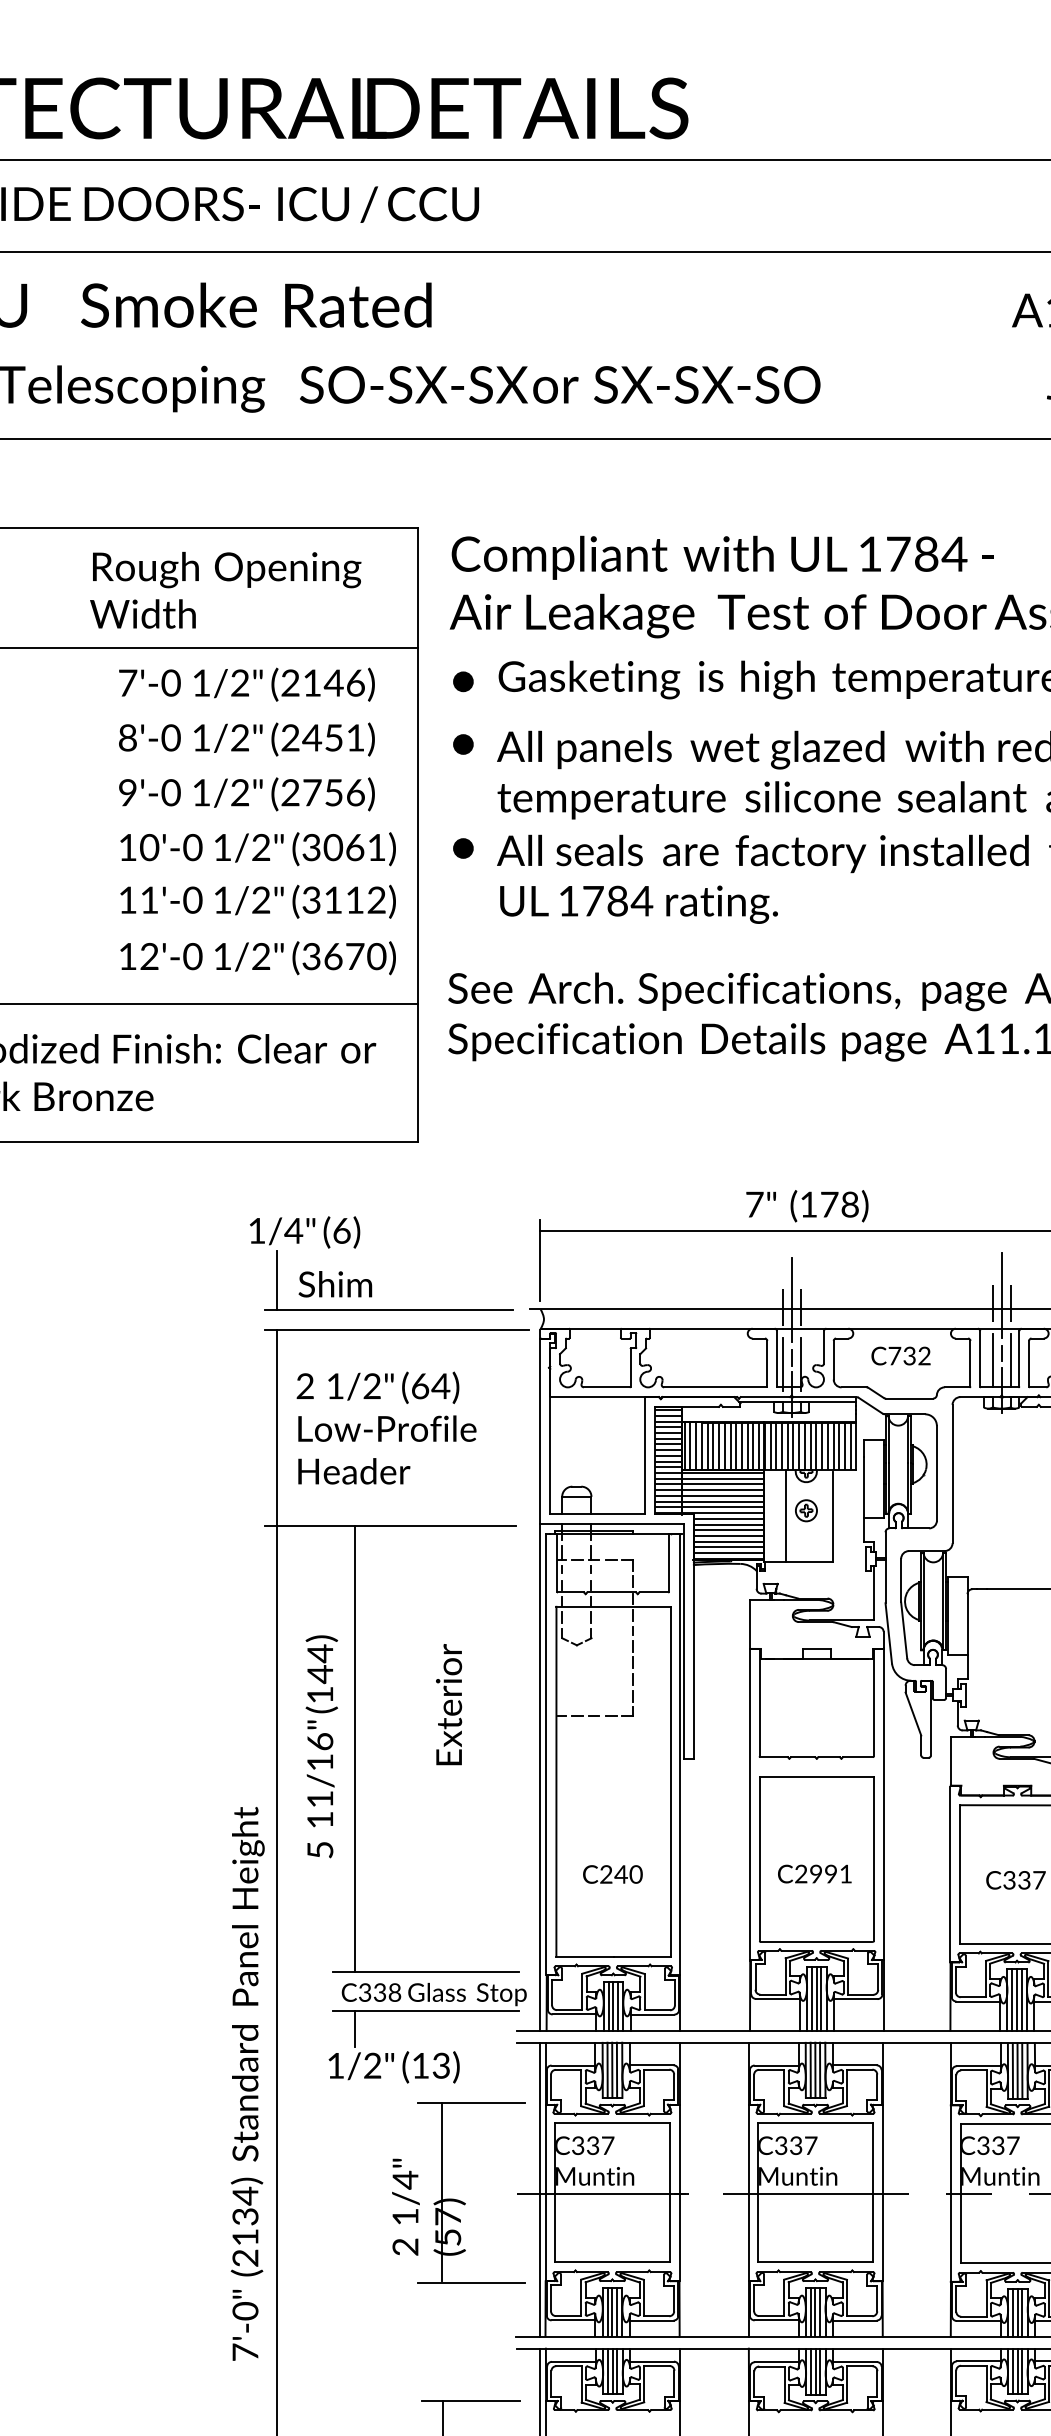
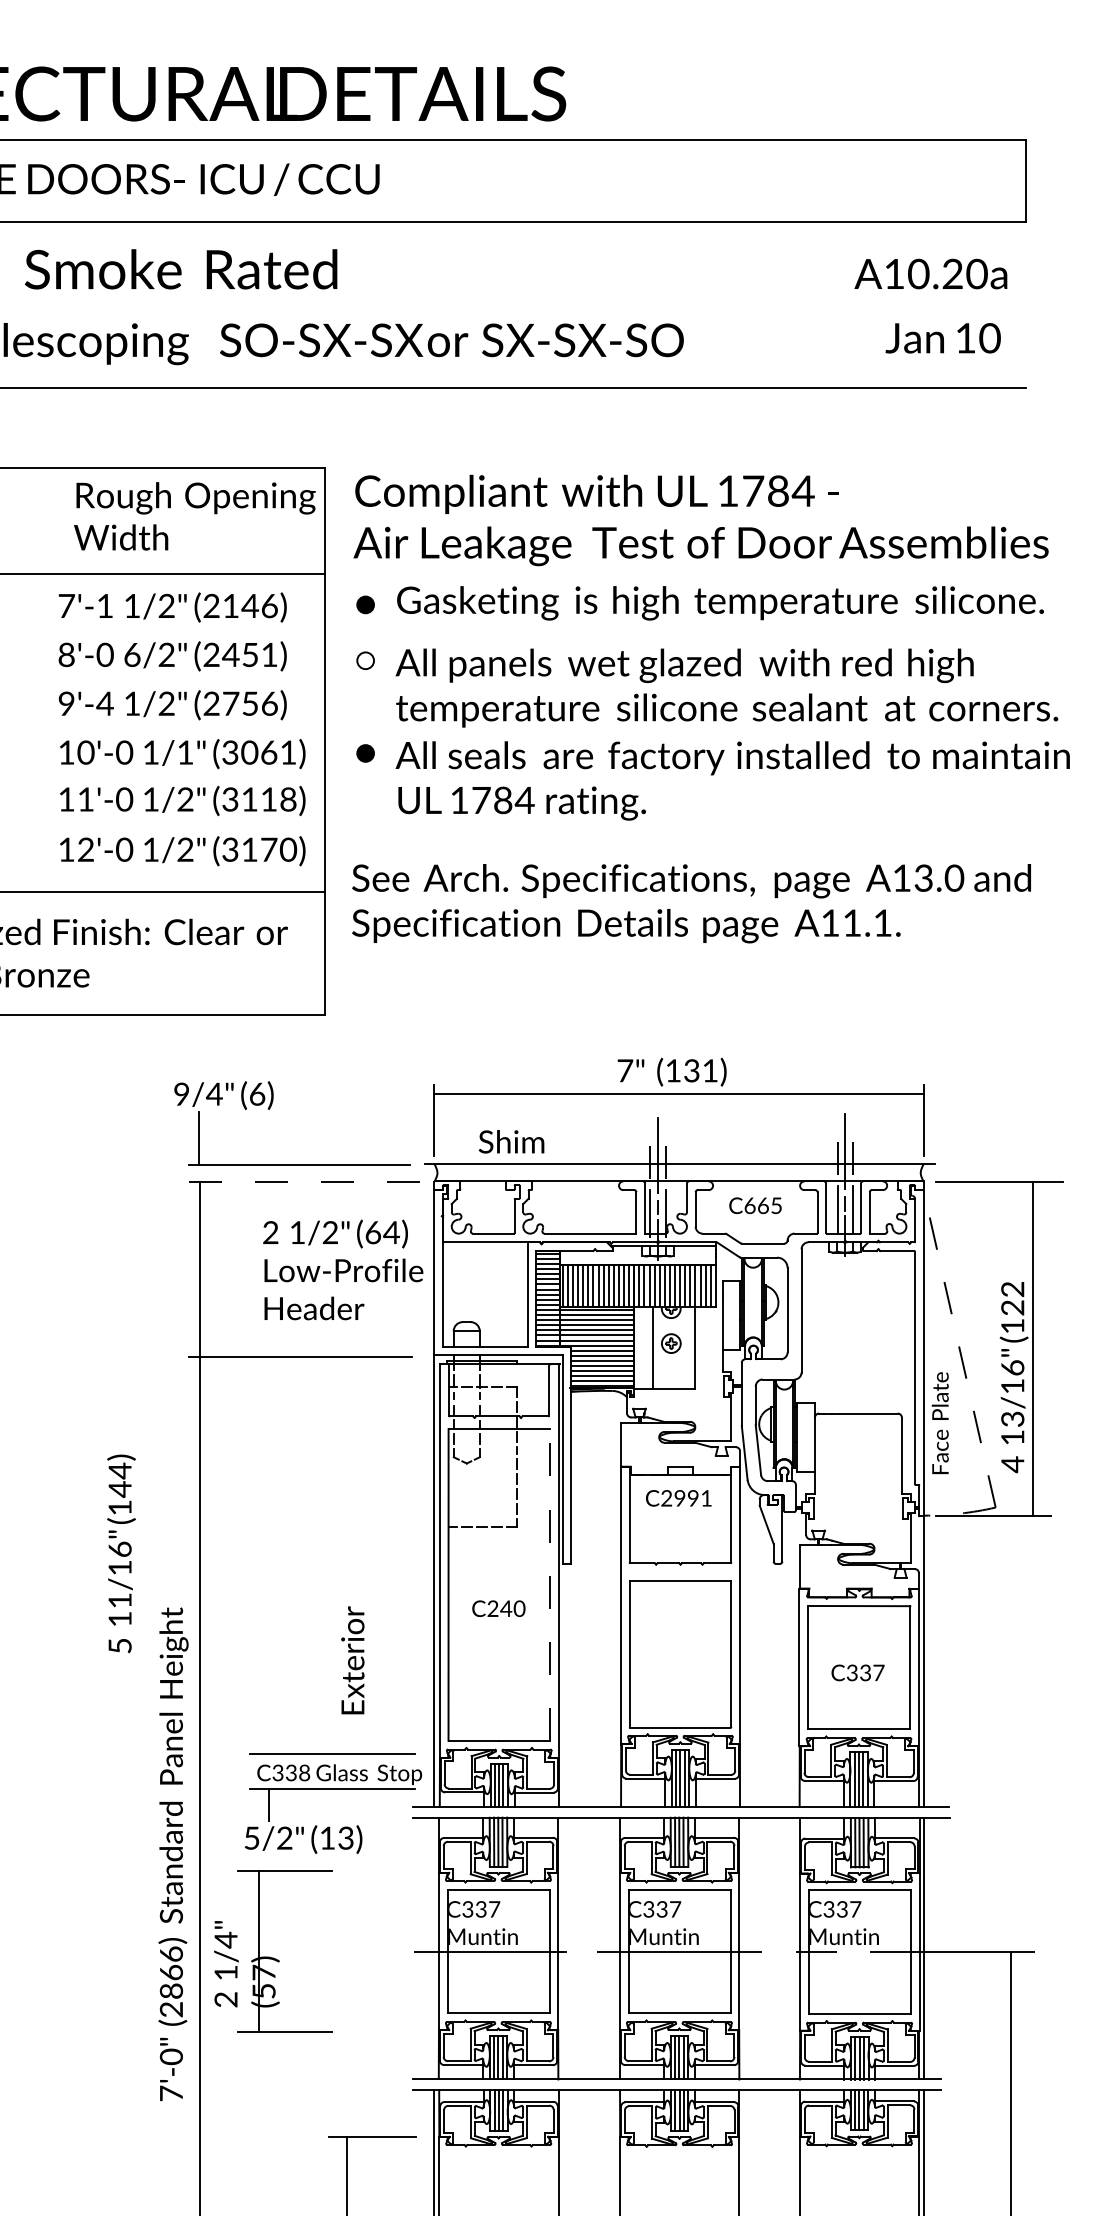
text: (225, 590) -> (194, 516), moved
text: (170, 682) -> (104, 605), 7'-0 -> 7'-1
text: (201, 738) -> (132, 655), 1/2" -> 6/2"
fill: (463, 744) -> (365, 660), removed
text: (170, 792) -> (104, 703), 9'-0 -> 9'-4
text: (261, 847) -> (185, 752), 1/2" -> 1/1"
text: (376, 901) -> (288, 800), (3112) -> (3118)
text: (333, 956) -> (249, 849), (3670) -> (3170)
text: (839, 1204) -> (700, 1070), (178) -> (131)
text: (256, 1230) -> (181, 1093), 1/4" -> 9/4"
text: (335, 1283) -> (511, 1141), moved
line: (397, 1329) -> (306, 1182), solid -> dashed
text: (908, 1355) -> (762, 1205), C732 -> C665
text: (386, 1427) -> (343, 1269), moved
text: (448, 1704) -> (352, 1660), moved
text: (321, 1746) -> (121, 1553), moved
line: (355, 1748) -> (269, 1555), removed
line: (670, 1782) -> (550, 1585), solid -> dashed
text: (612, 1874) -> (498, 1608), moved
text: (814, 1874) -> (678, 1498), moved
text: (335, 2065) -> (251, 1837), 1/2" -> 5/2"
line: (540, 2189) -> (434, 1948), removed
part: (458, 2192) -> (273, 1951), moved
text: (245, 2216) -> (171, 1972), (2134) -> (2866)

